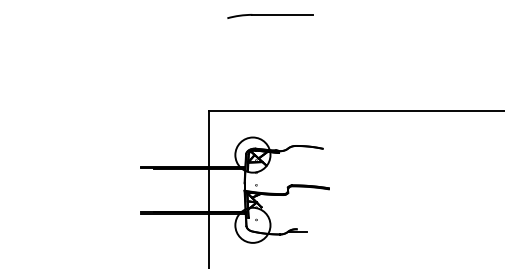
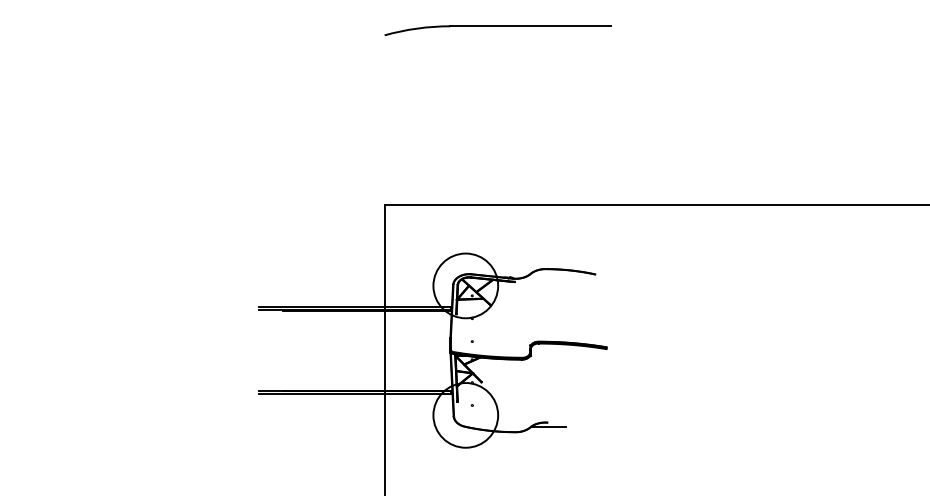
part: (270, 16) -> (498, 30), size x1.43

